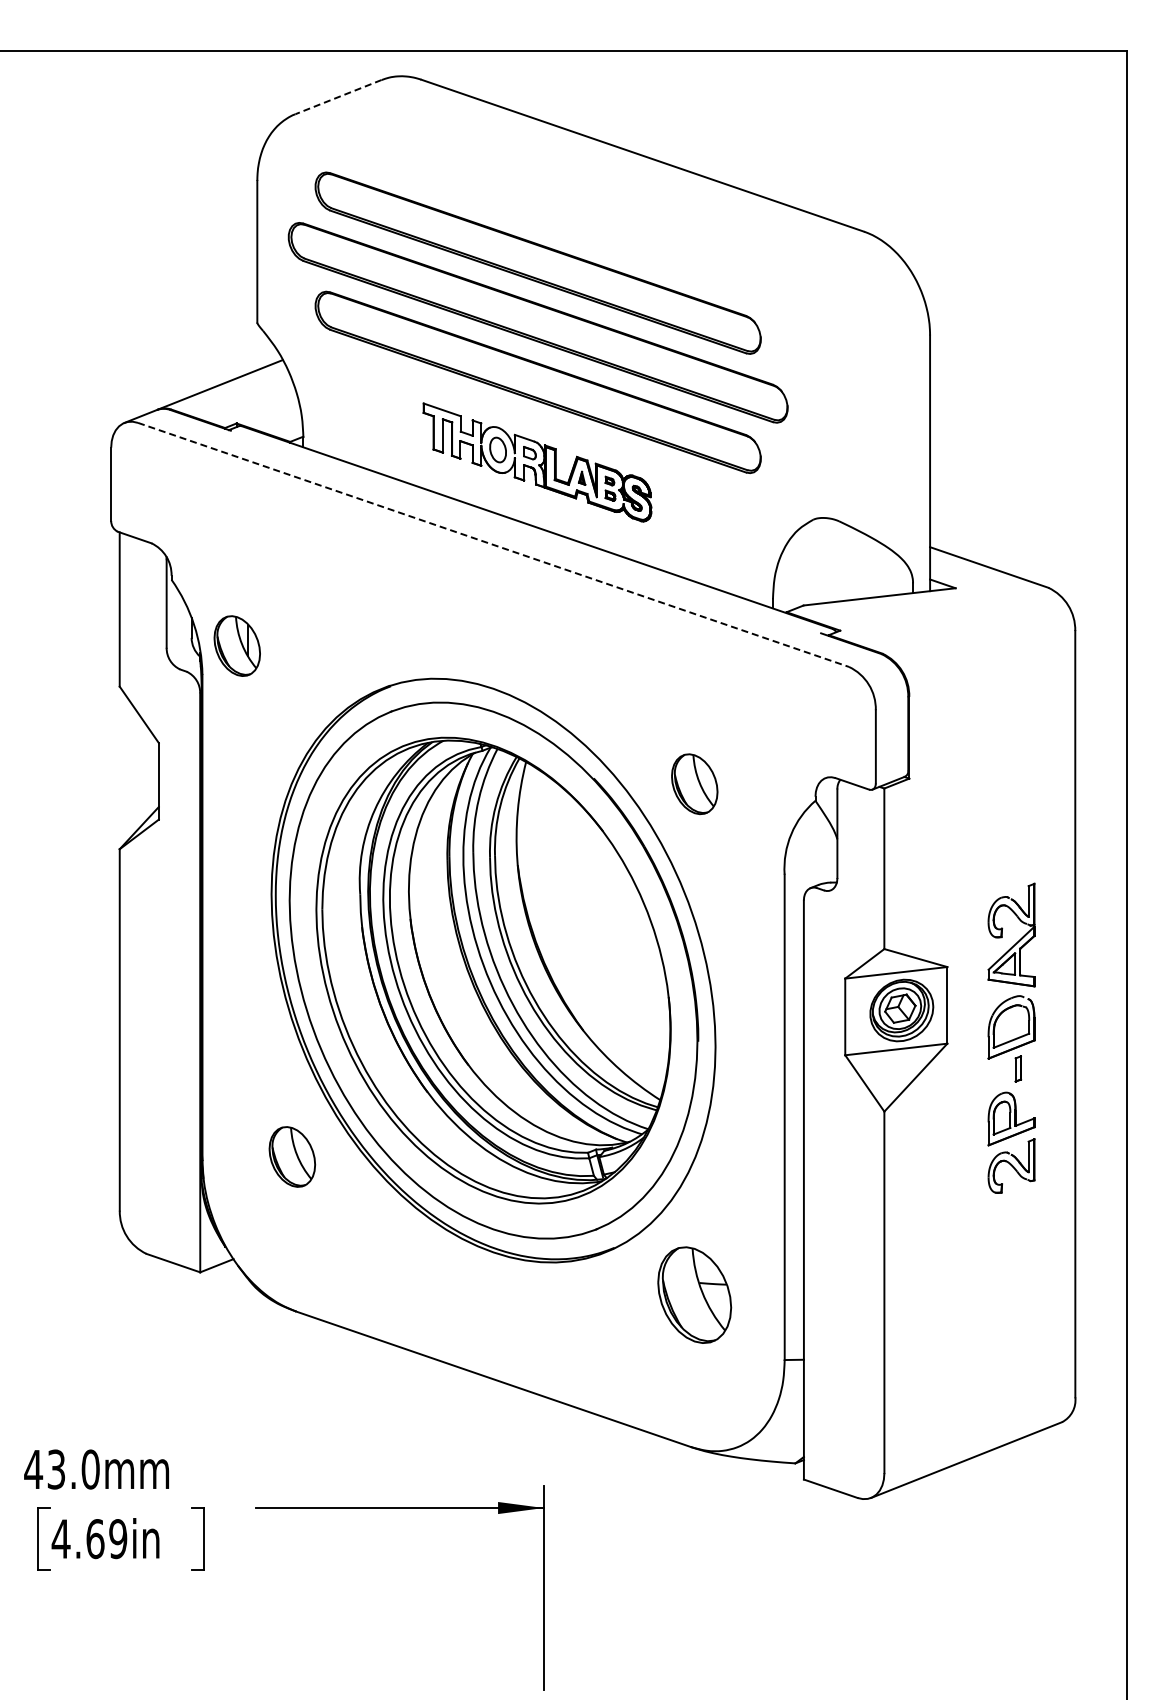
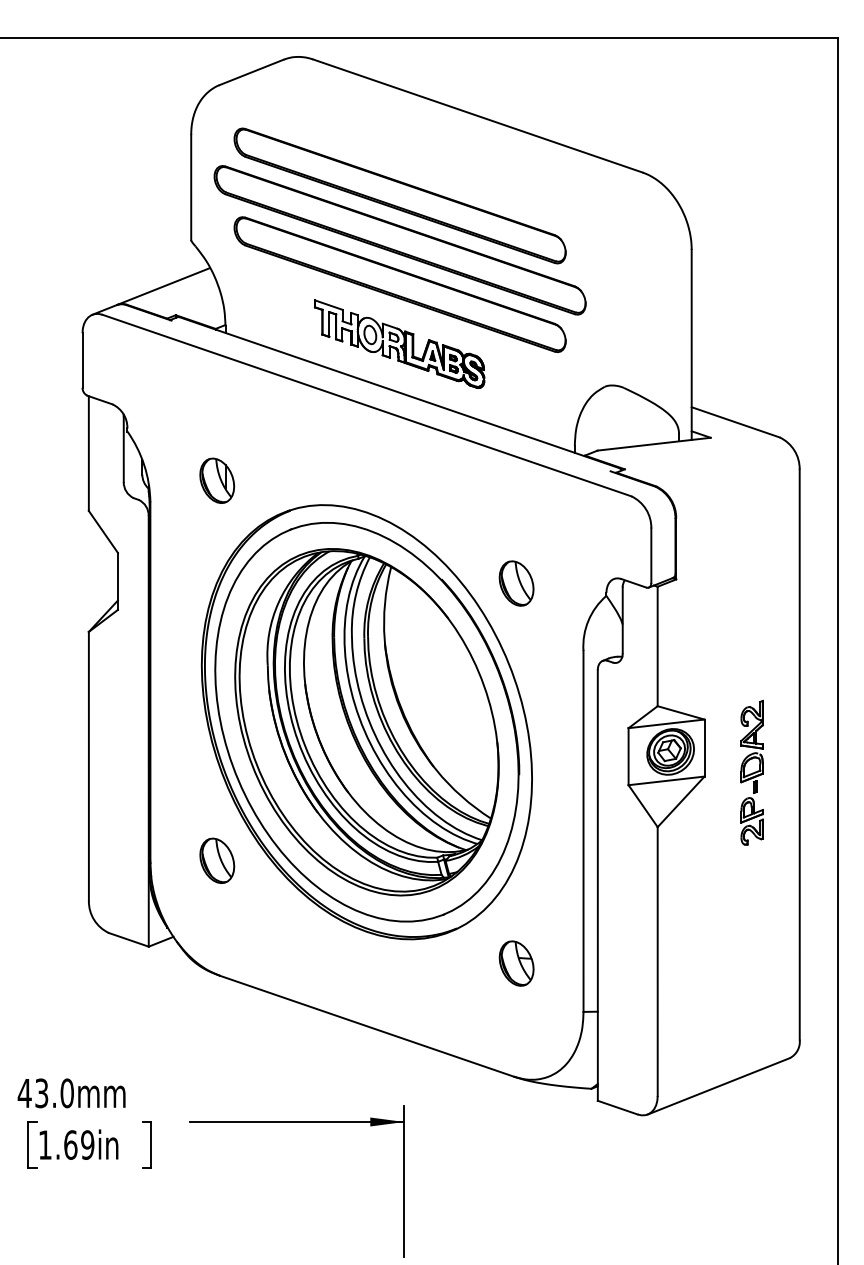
line: (338, 97) -> (251, 72), dashed -> solid
line: (493, 544) -> (366, 405), dashed -> solid
part: (236, 645) -> (216, 480), moved
part: (1010, 1038) -> (751, 772), size x0.62
part: (694, 1294) -> (516, 963), size x0.62
text: (60, 1538) -> (44, 1144), 4.69in -> 1.69in

